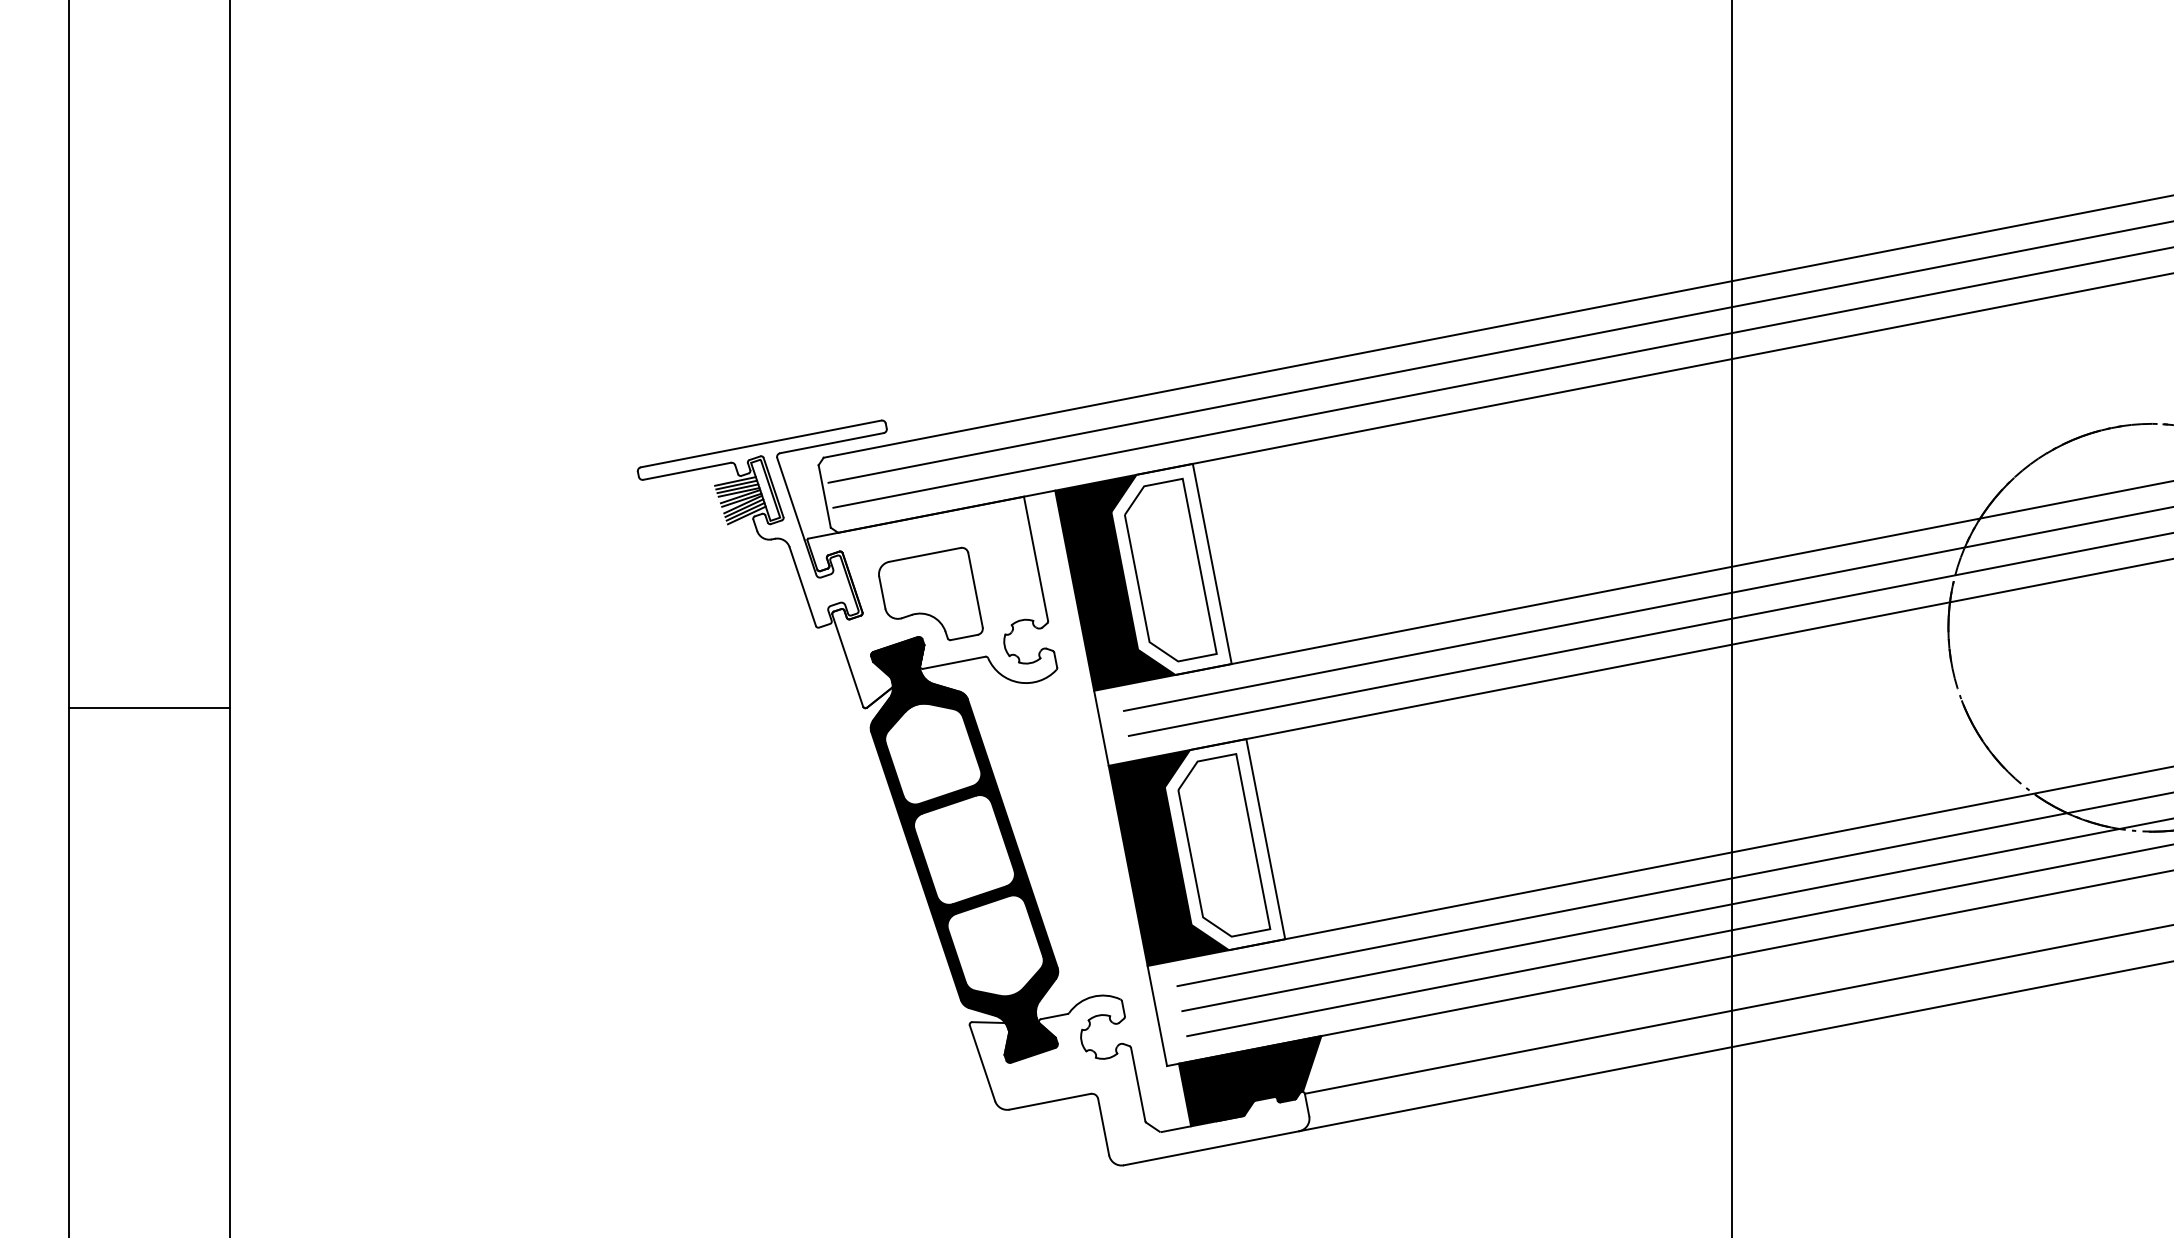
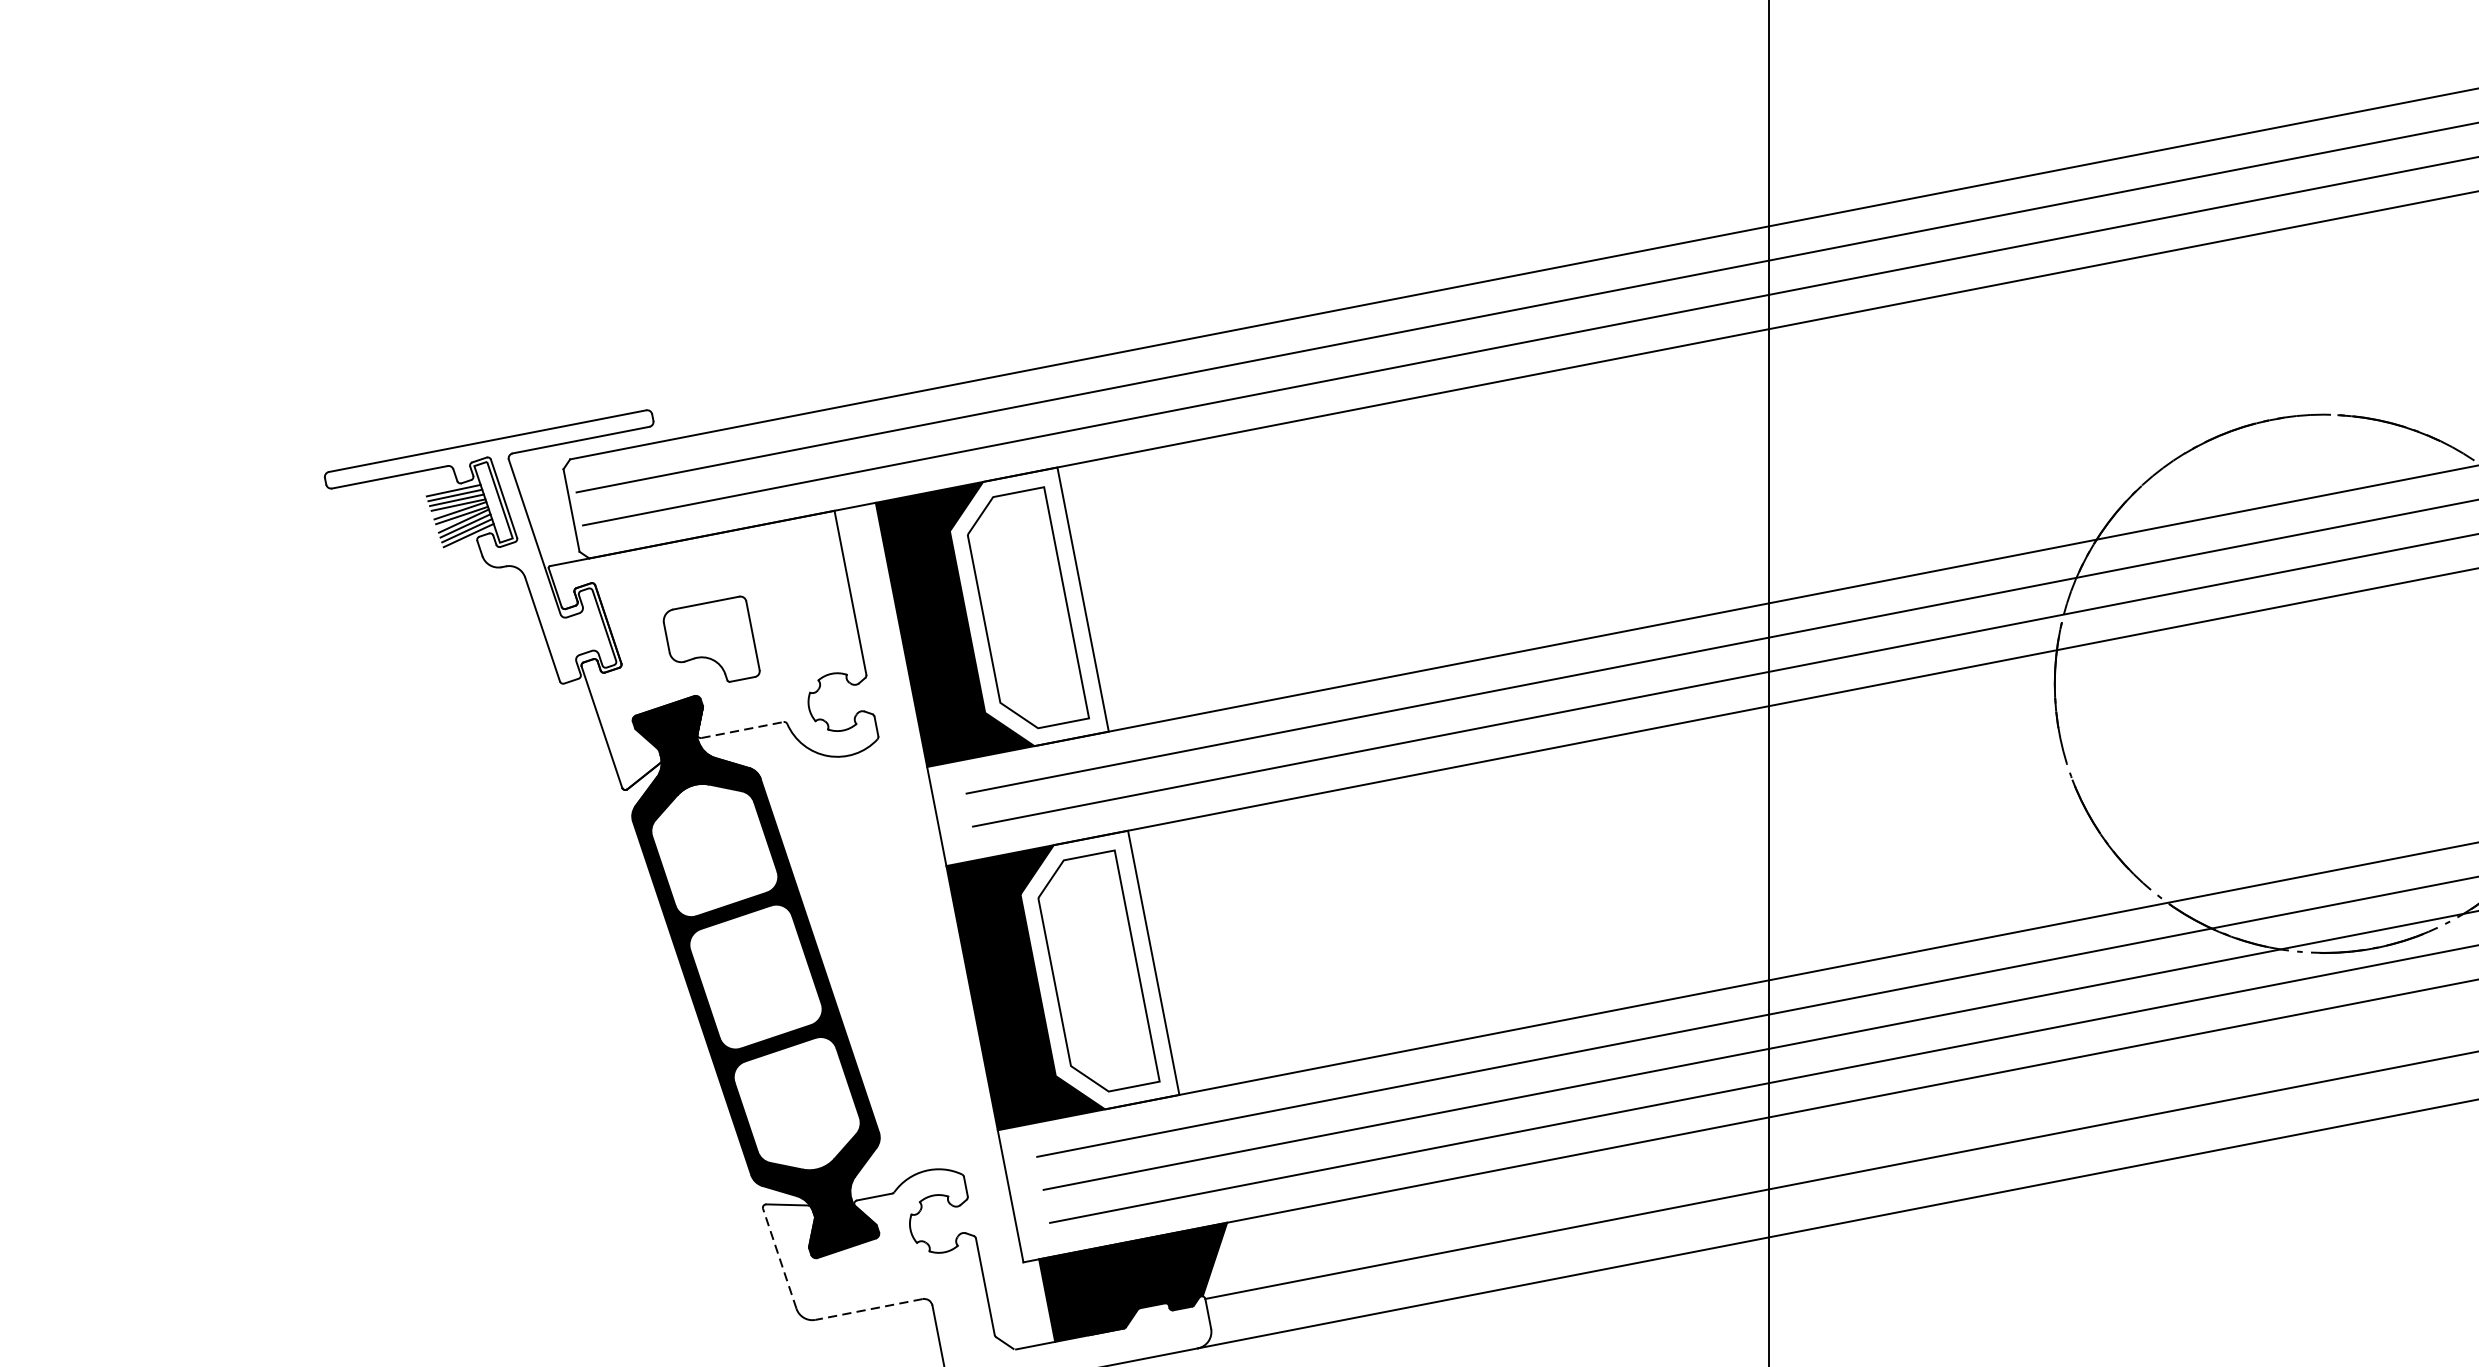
part: (930, 593) -> (711, 638), size x0.7
line: (954, 662) -> (742, 729), solid -> dashed
line: (982, 1063) -> (779, 1258), solid -> dashed
line: (1049, 1101) -> (868, 1309), solid -> dashed

